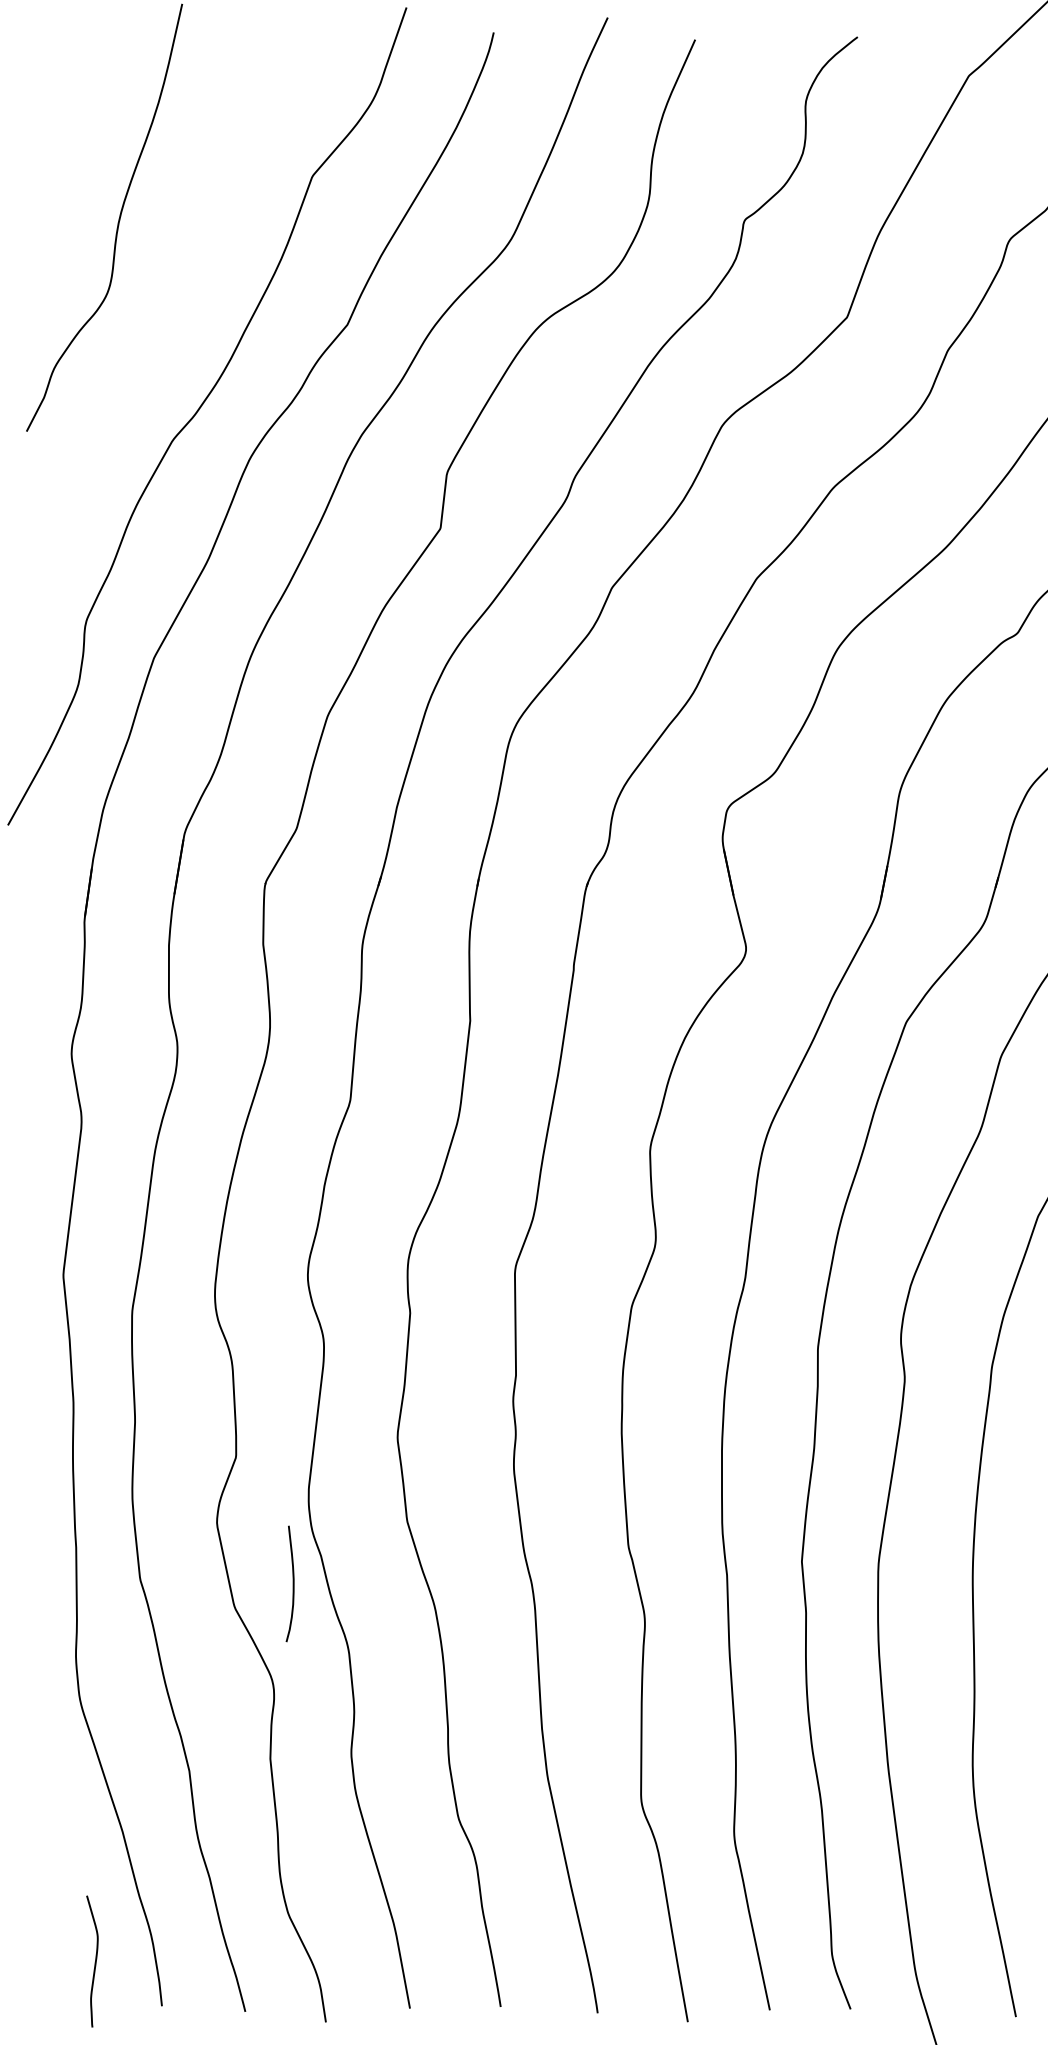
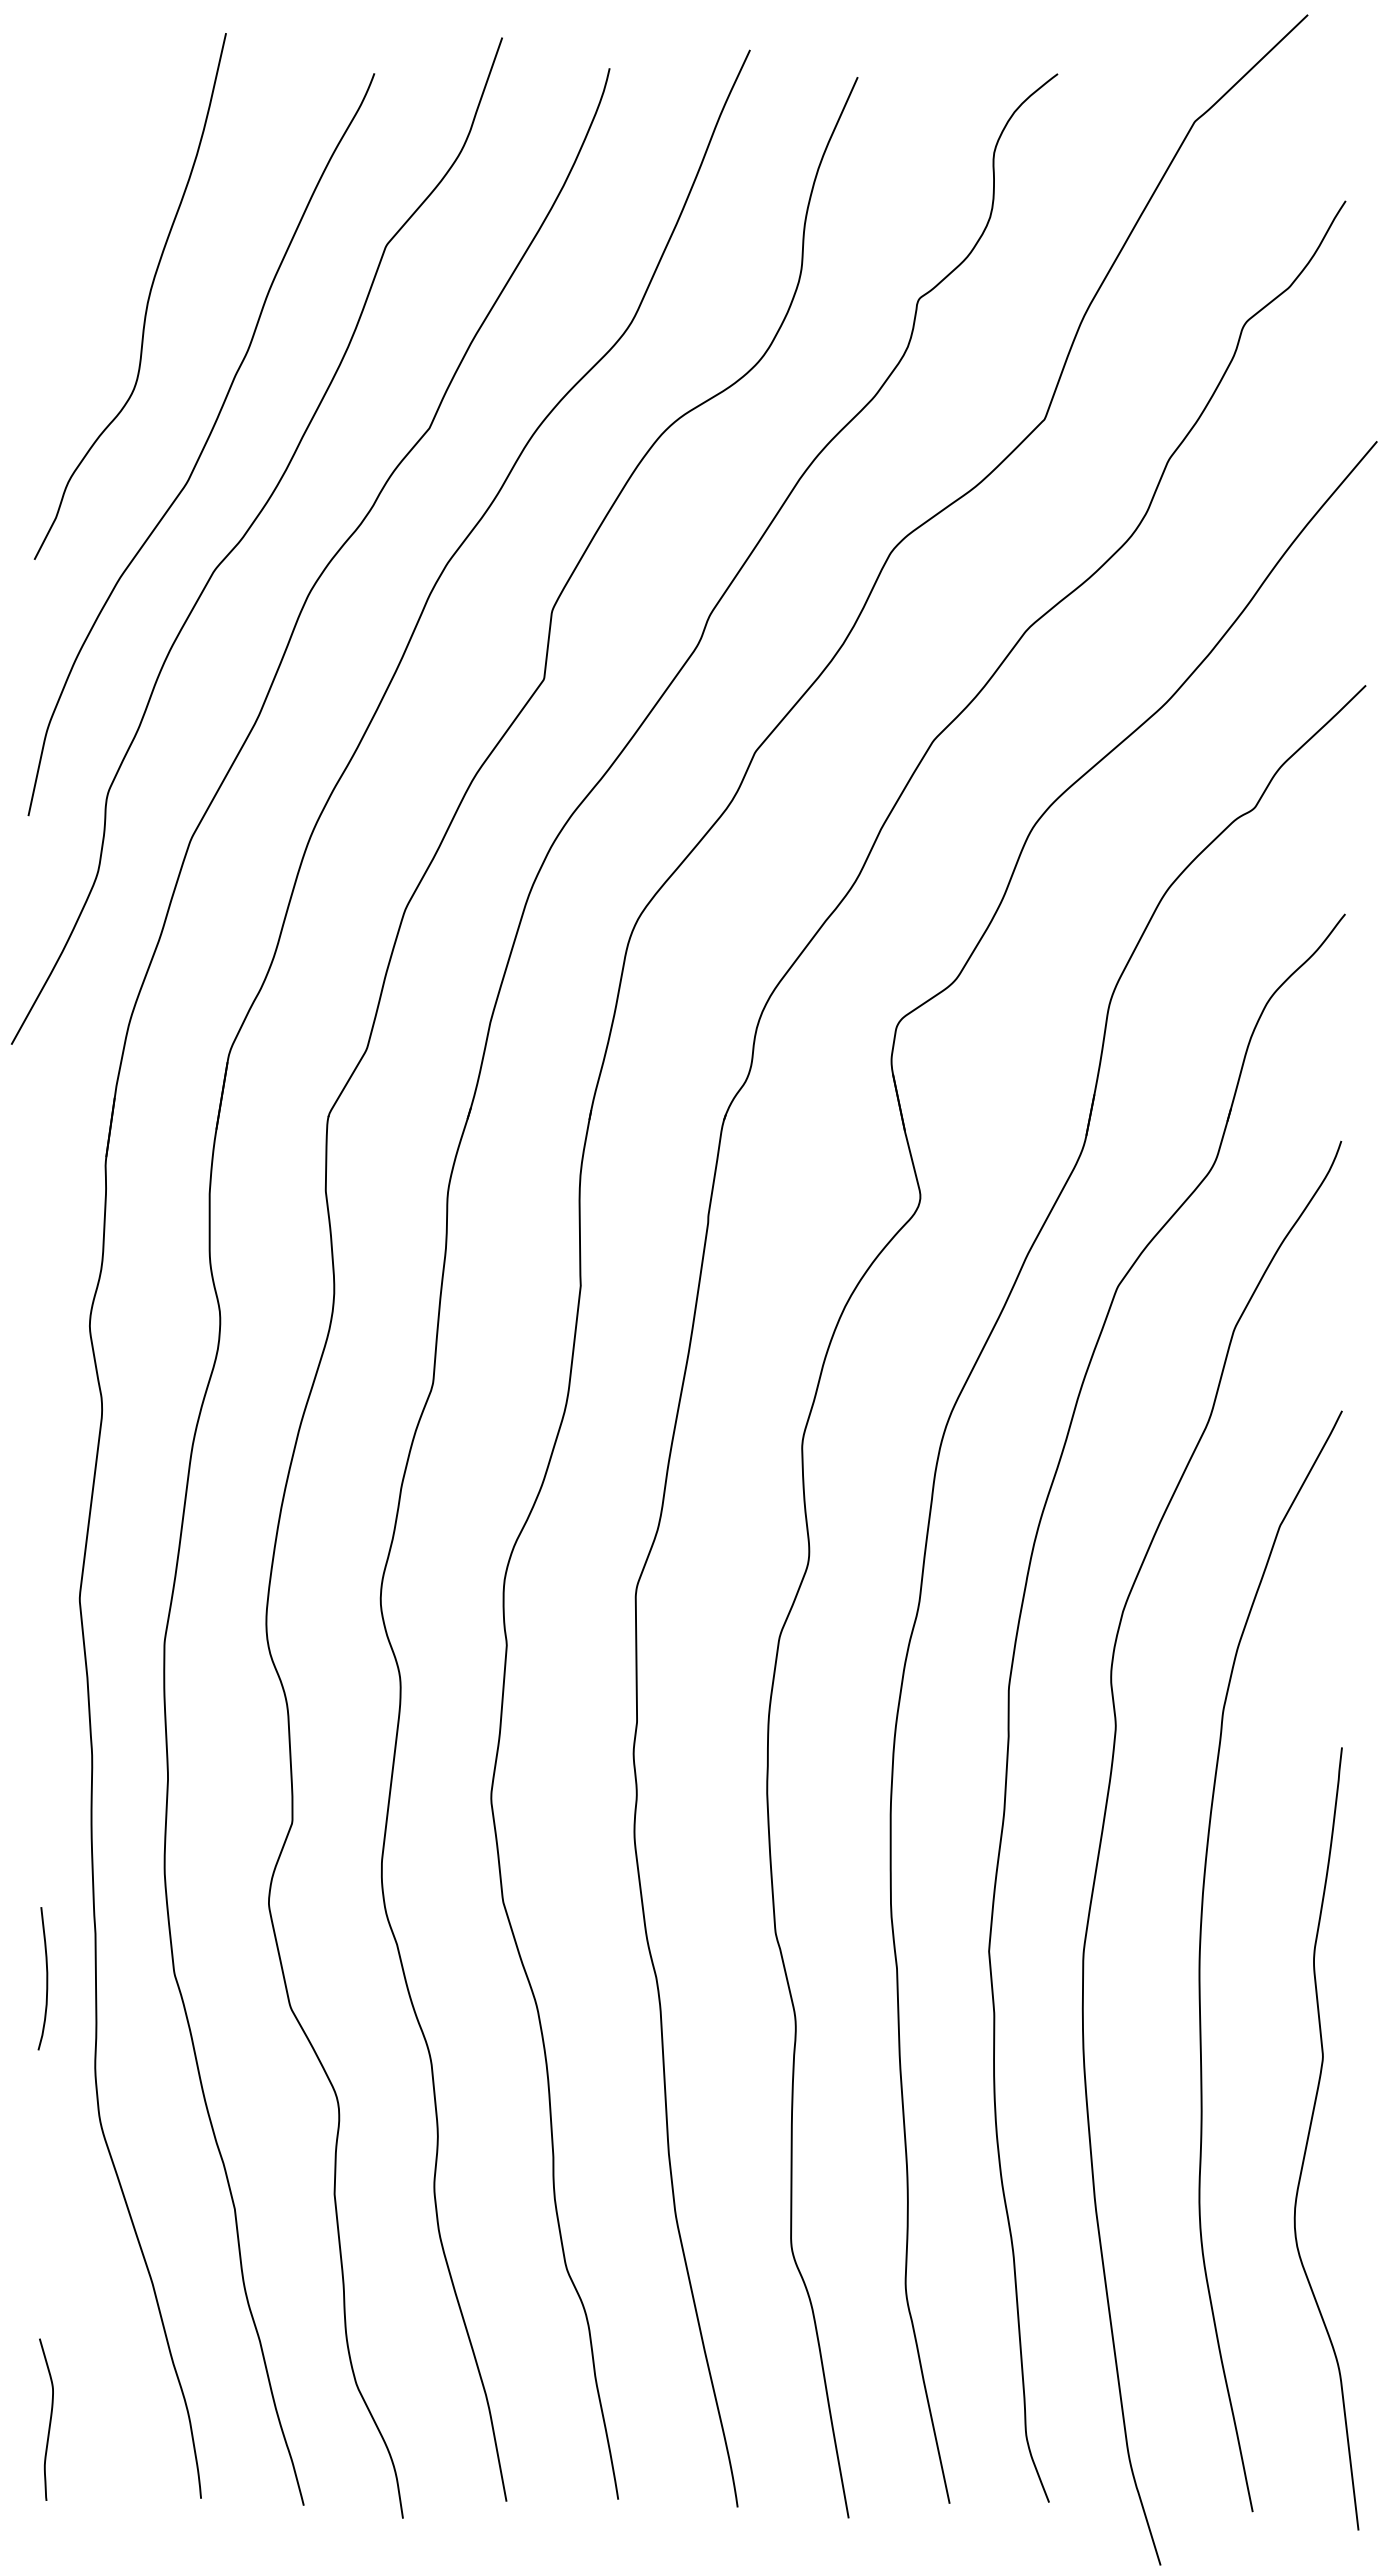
curve: (163, 338) -> (203, 445), added
curve: (293, 1583) -> (46, 1978), moved
curve: (94, 1961) -> (49, 2419), moved

